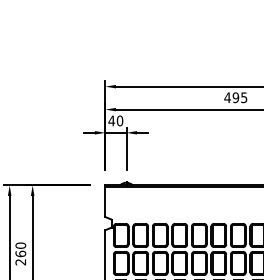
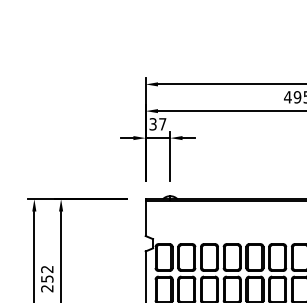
text: (115, 120) -> (157, 123), 40 -> 37
text: (20, 249) -> (46, 273), 260 -> 252

